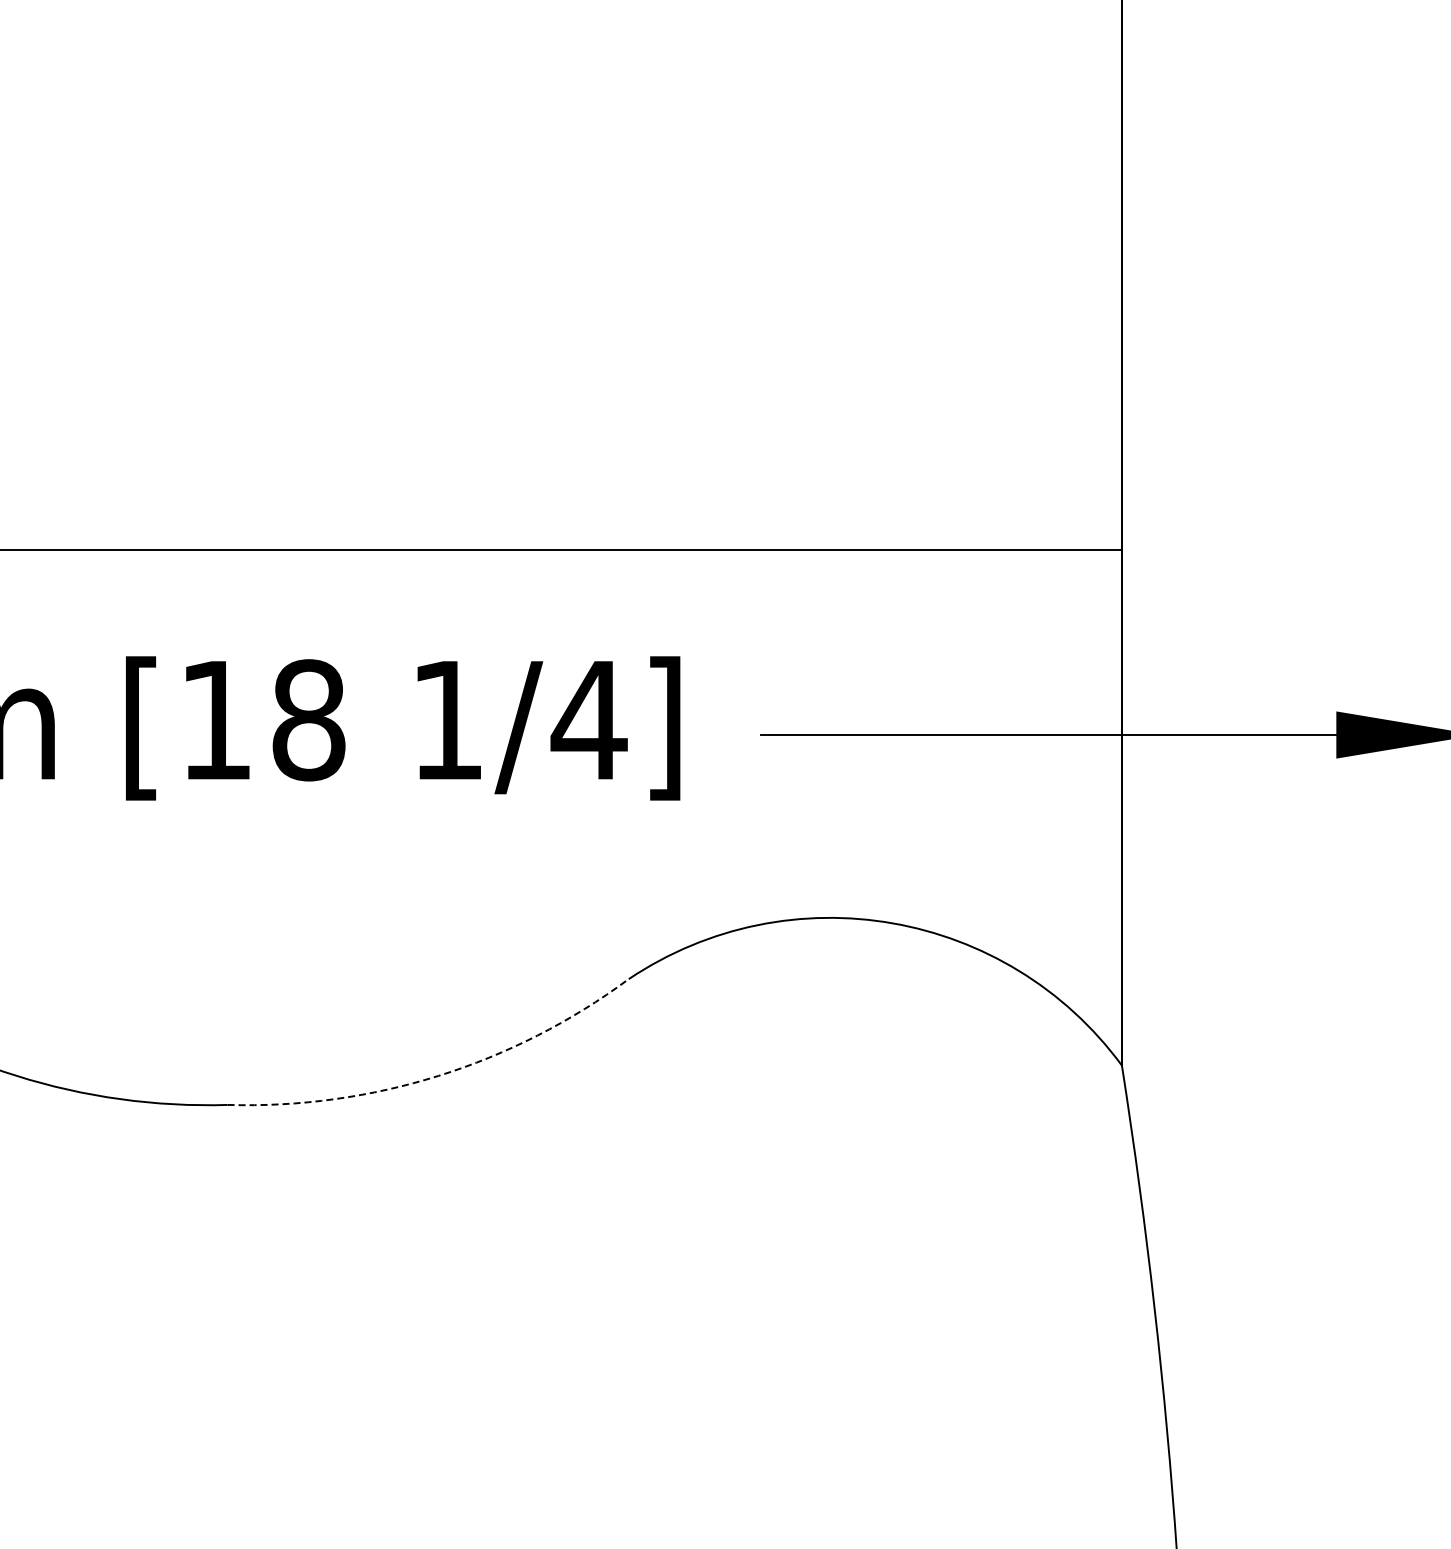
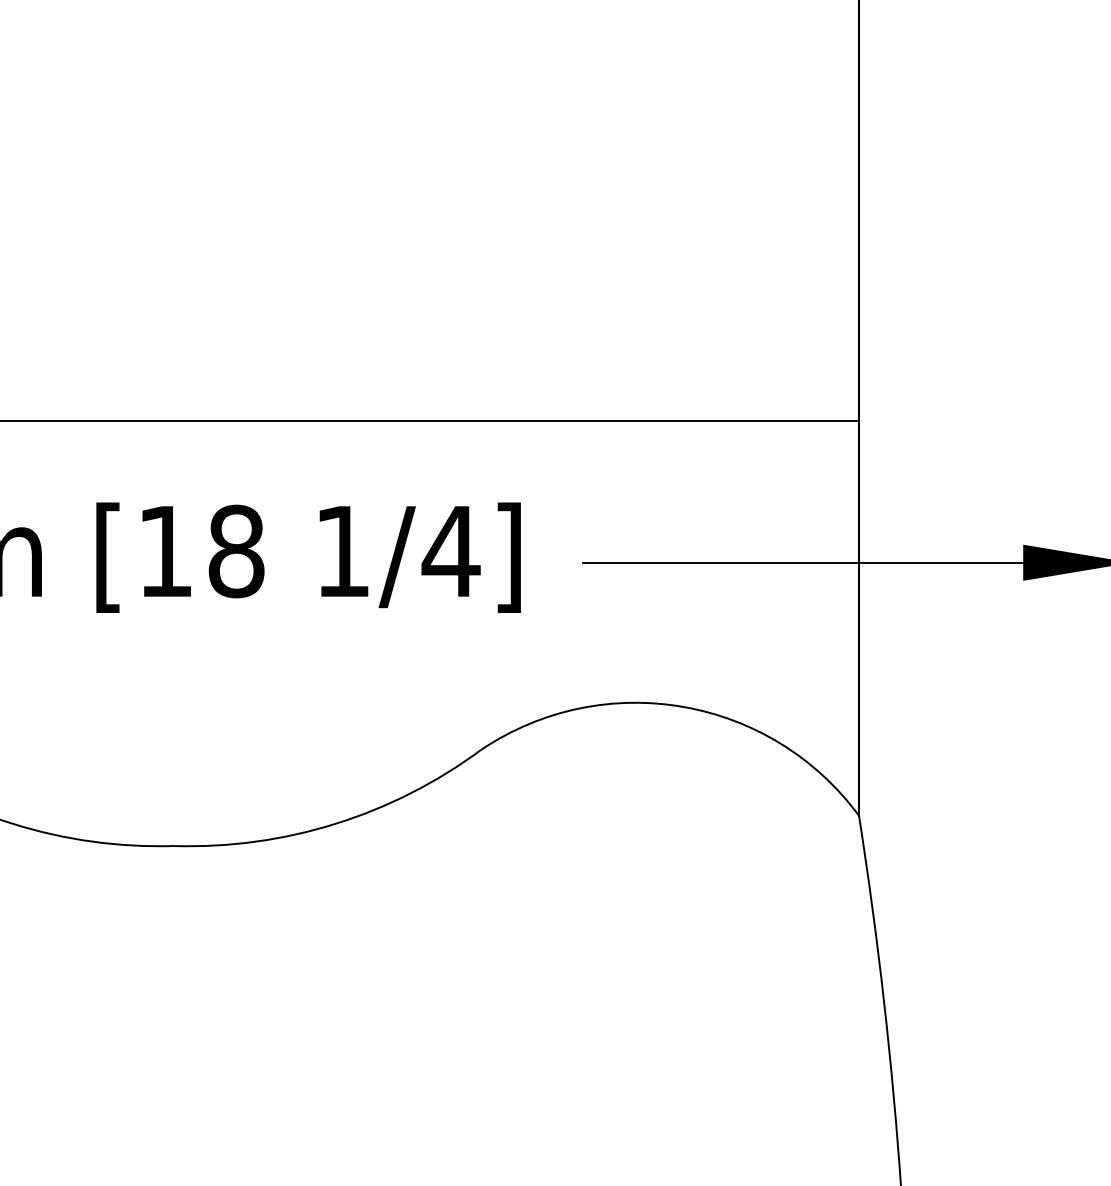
arc: (438, 1075) -> (335, 823), dashed -> solid

